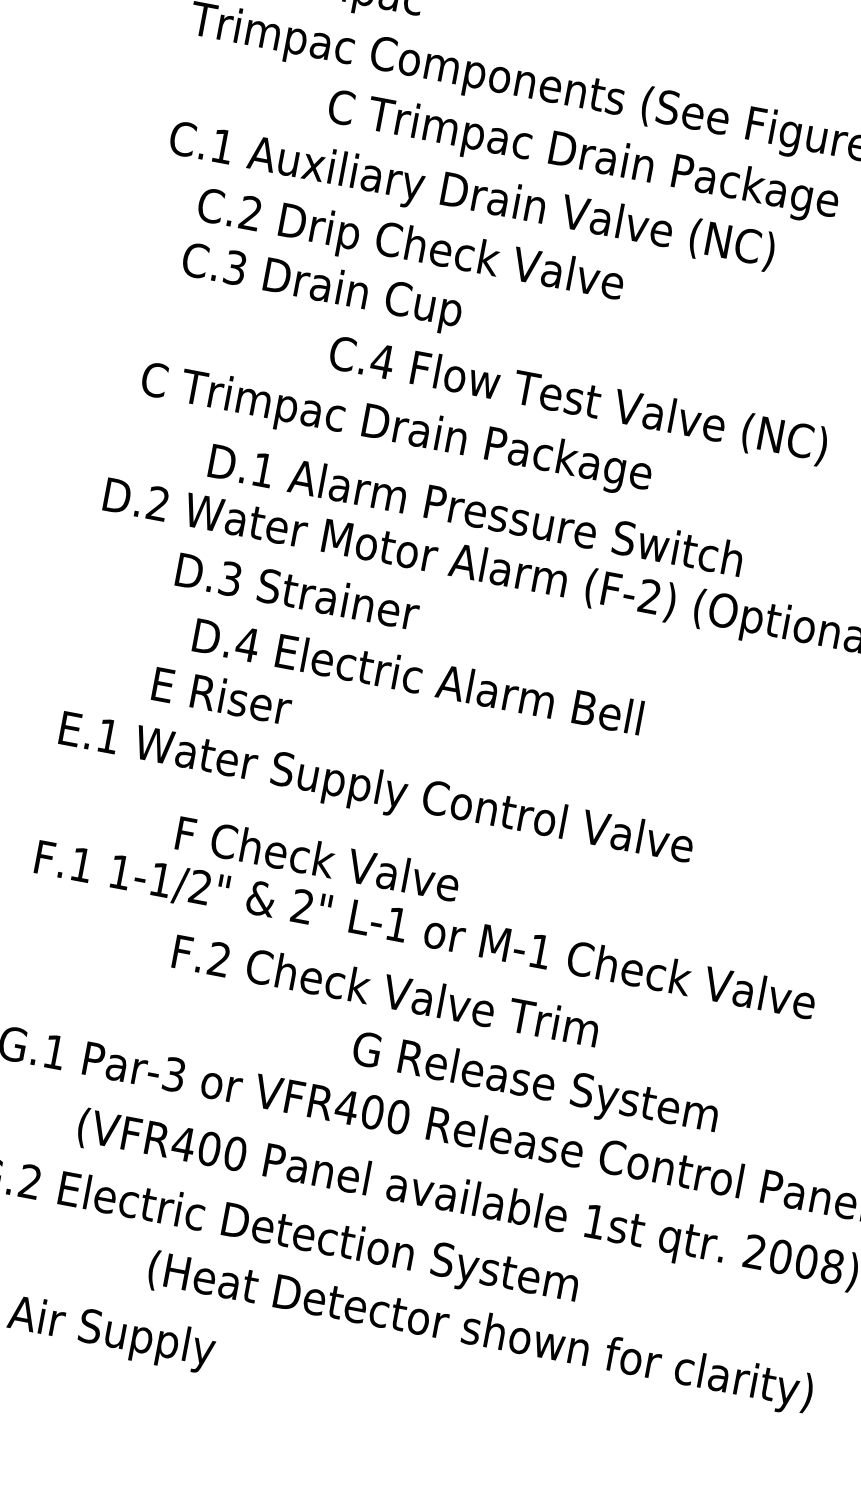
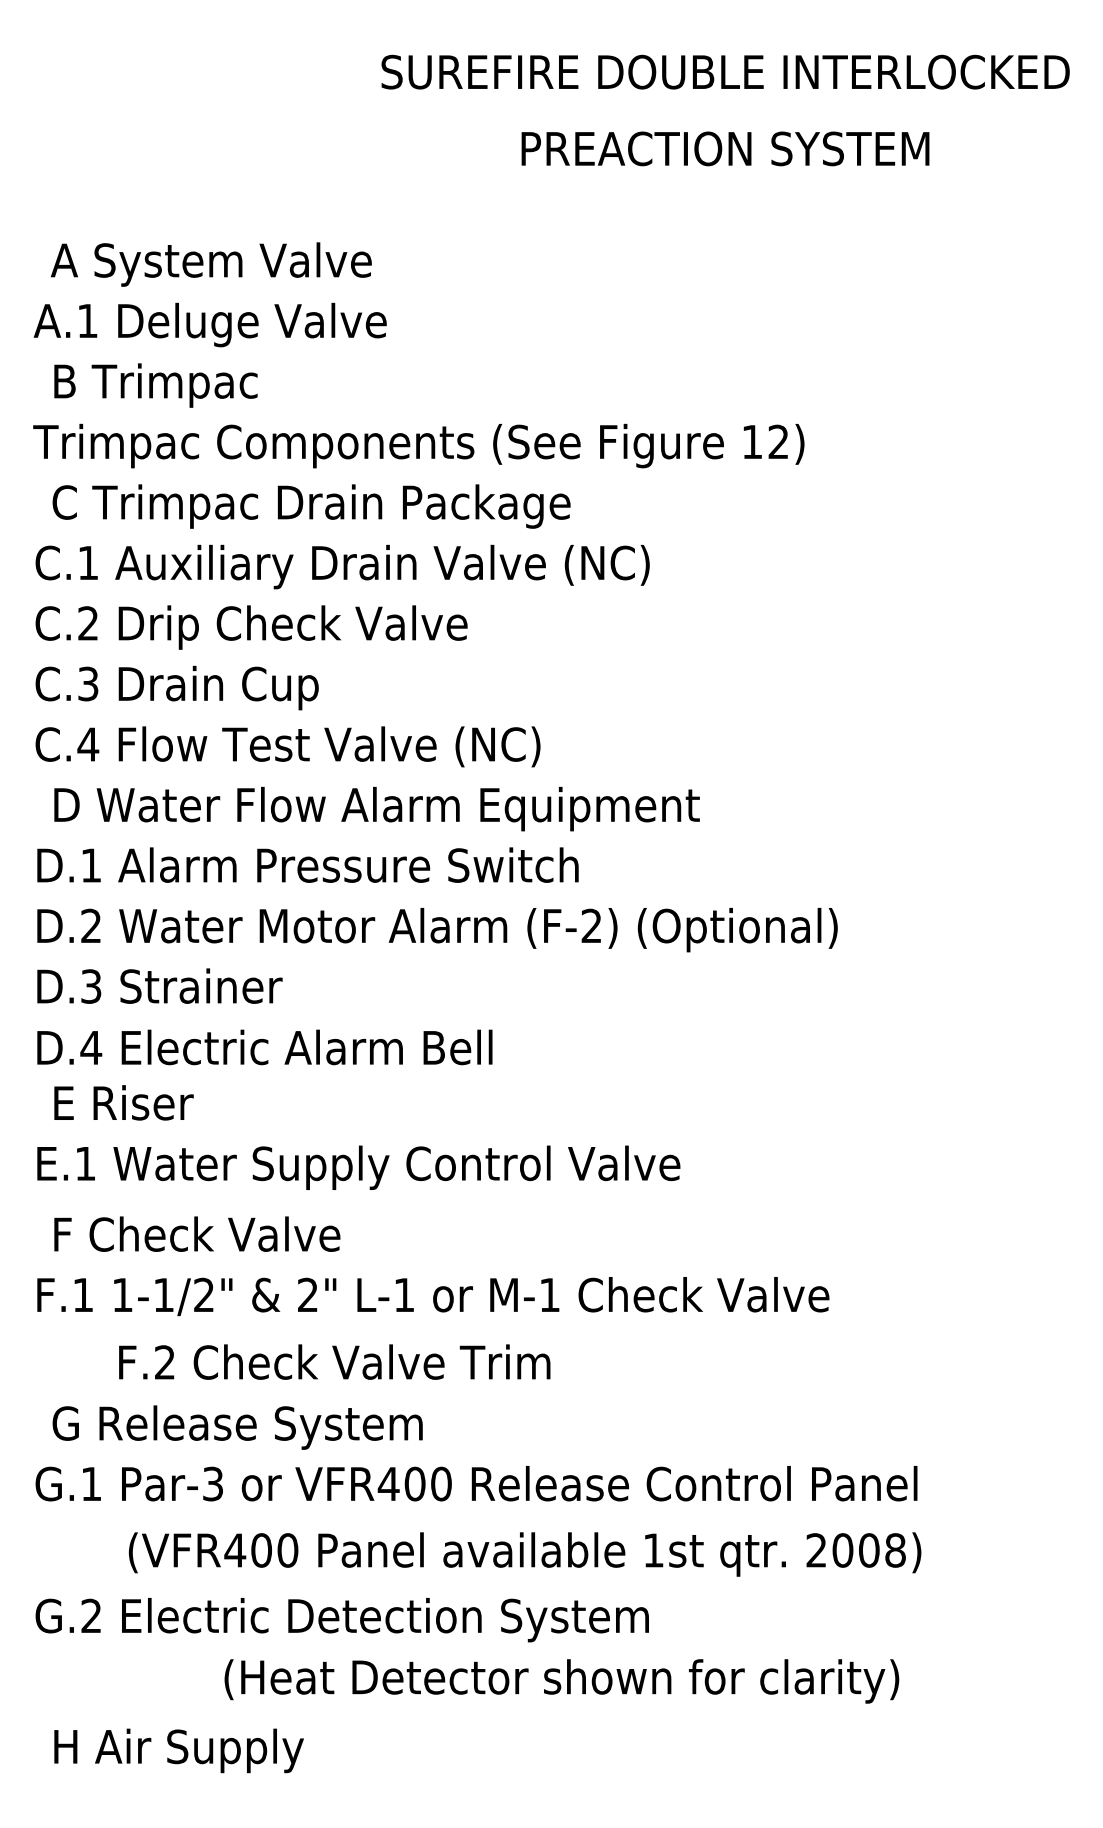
text: (583, 157) -> (311, 506), moved
text: (410, 247) -> (251, 627), moved
text: (321, 287) -> (176, 687), moved
text: (577, 400) -> (287, 746), moved
text: (459, 441) -> (375, 808), C Trimpac Drain Package -> D Water Flow Alarm Equipment
text: (475, 509) -> (307, 864), moved
text: (297, 590) -> (159, 985), moved
text: (417, 676) -> (264, 1047), moved
text: (221, 695) -> (123, 1102), moved
text: (318, 858) -> (197, 1233), moved
text: (386, 990) -> (334, 1361), moved
text: (534, 1085) -> (237, 1427), moved

